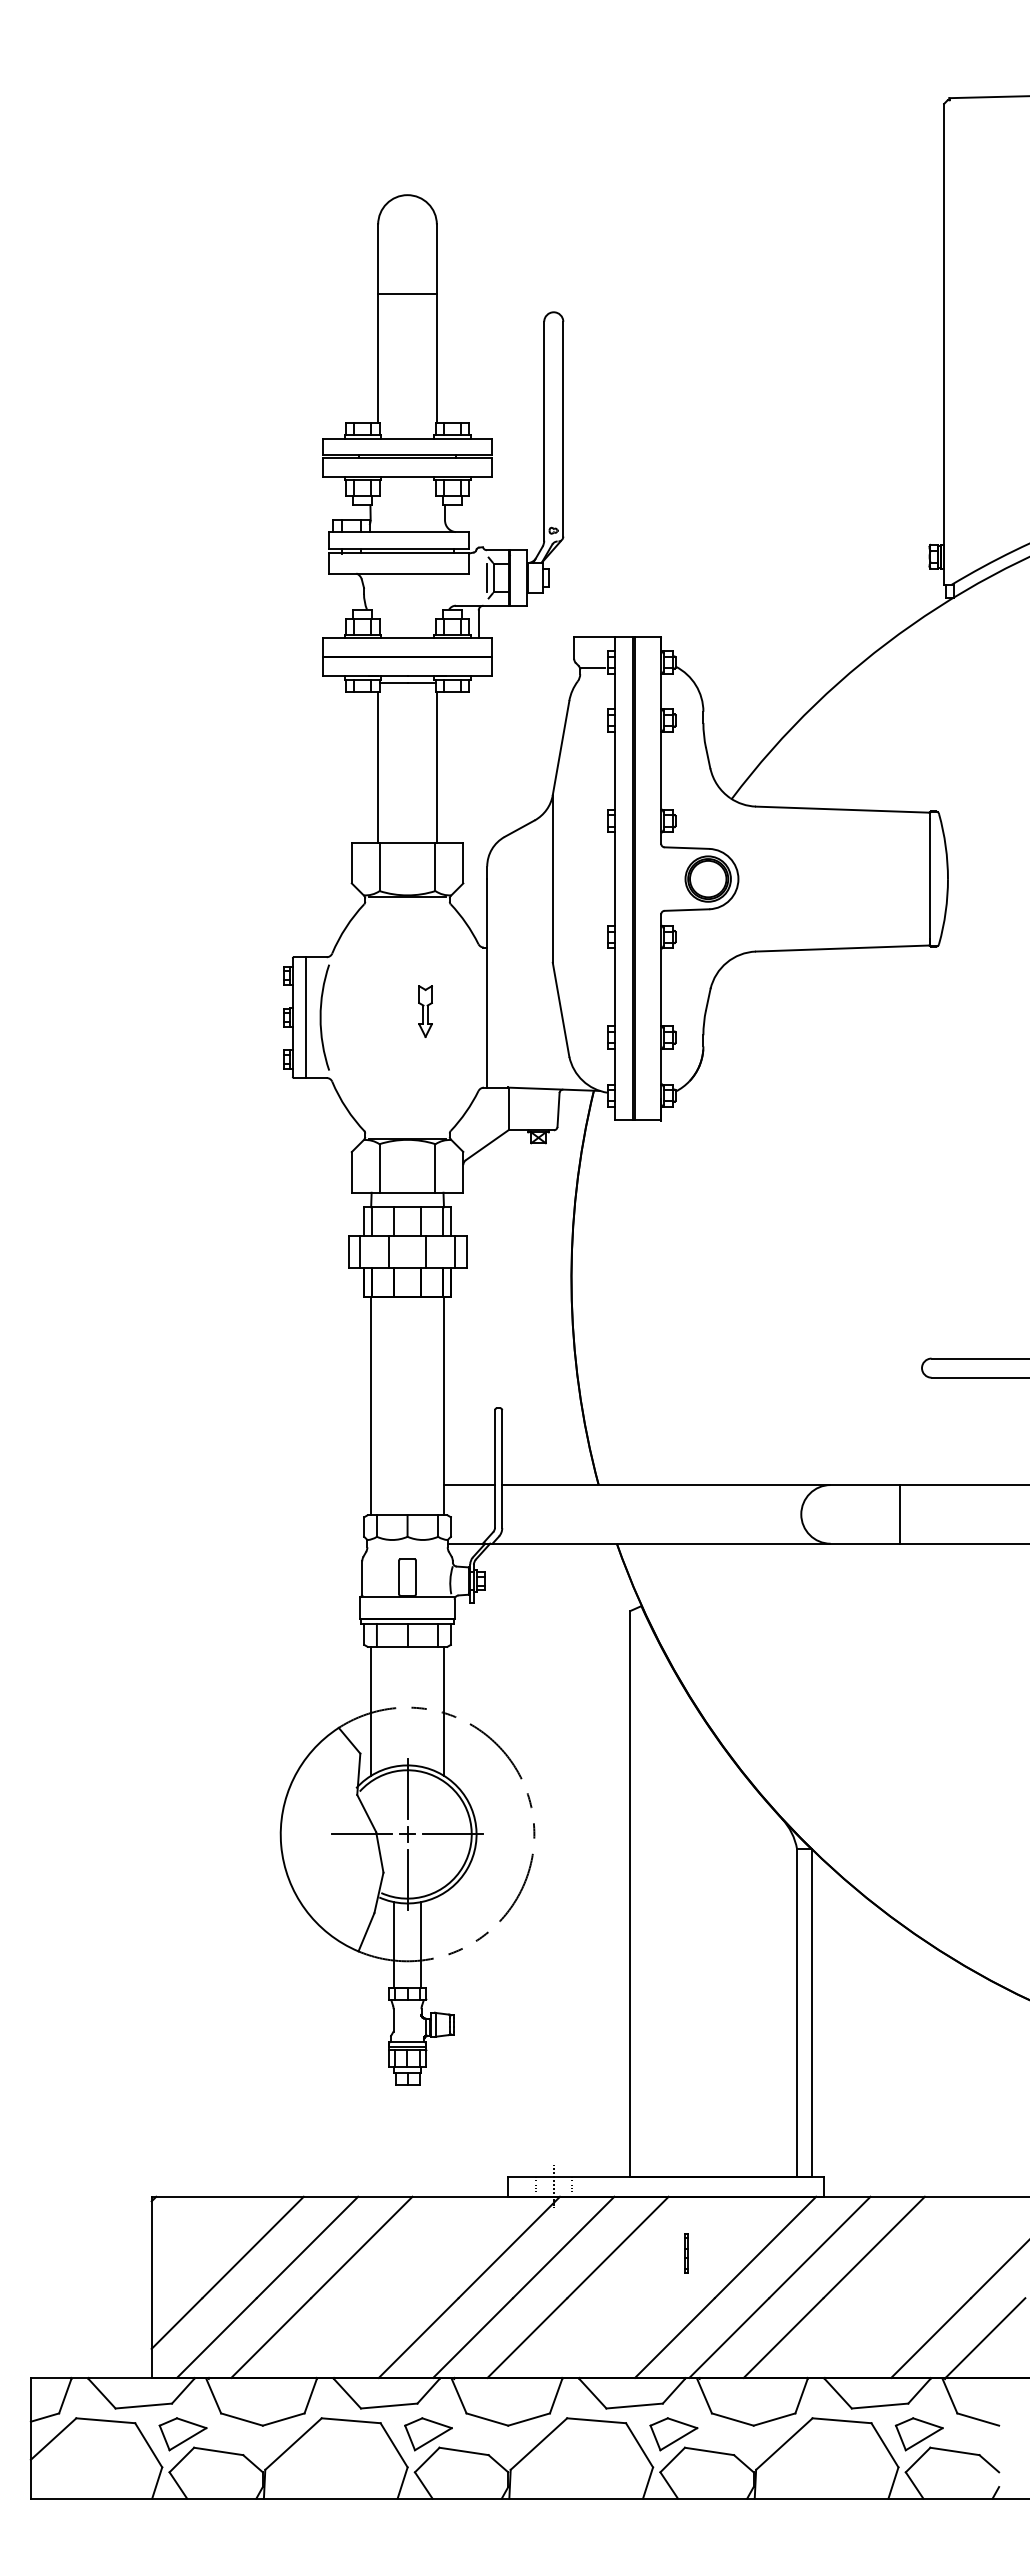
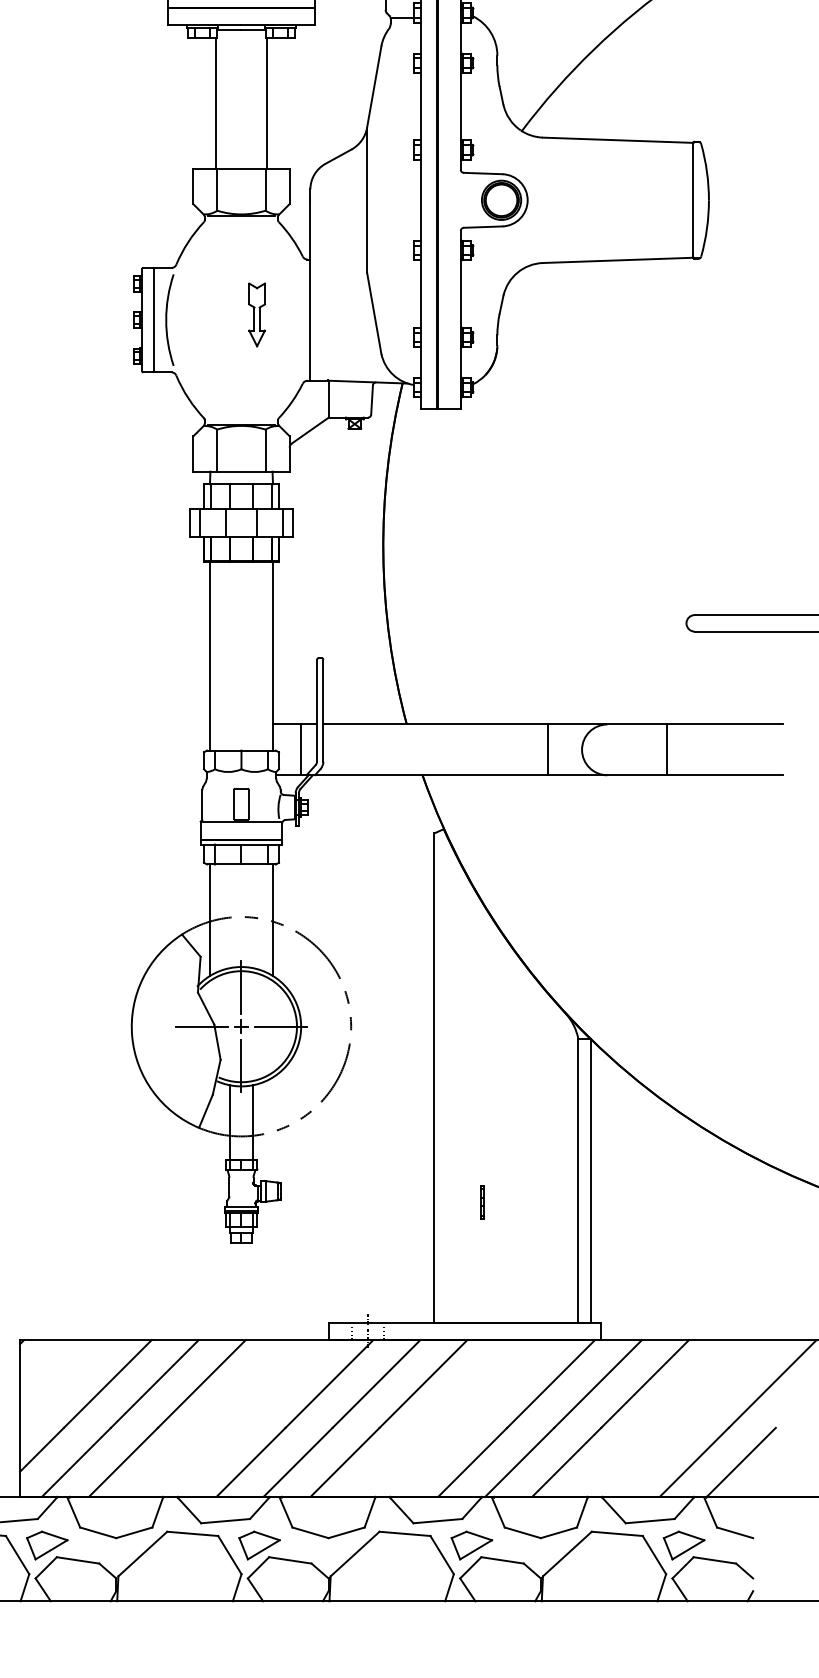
part: (425, 1011) -> (256, 314), size x1.43
line: (476, 1514) -> (301, 749), added
line: (761, 1514) -> (547, 749), added
line: (685, 2253) -> (481, 1202), moved

